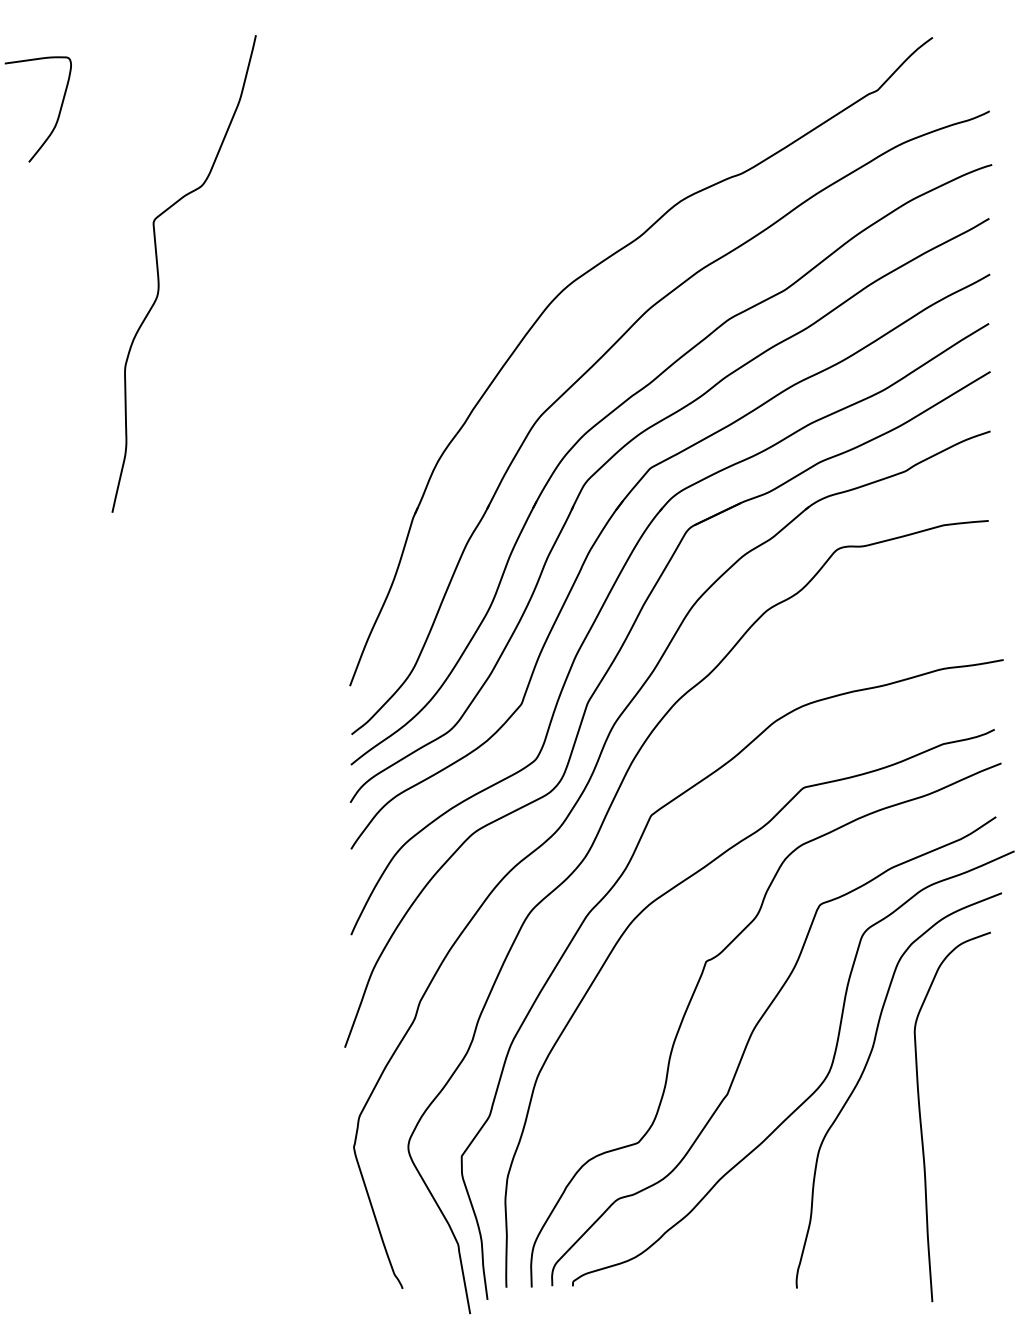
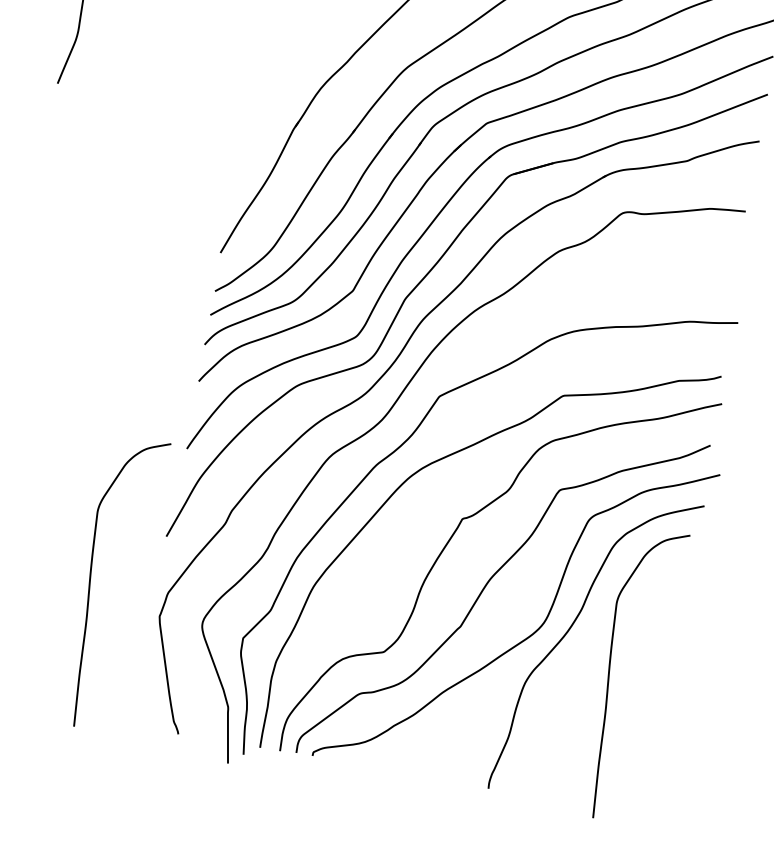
curve: (261, 1117) -> (91, 579), added

